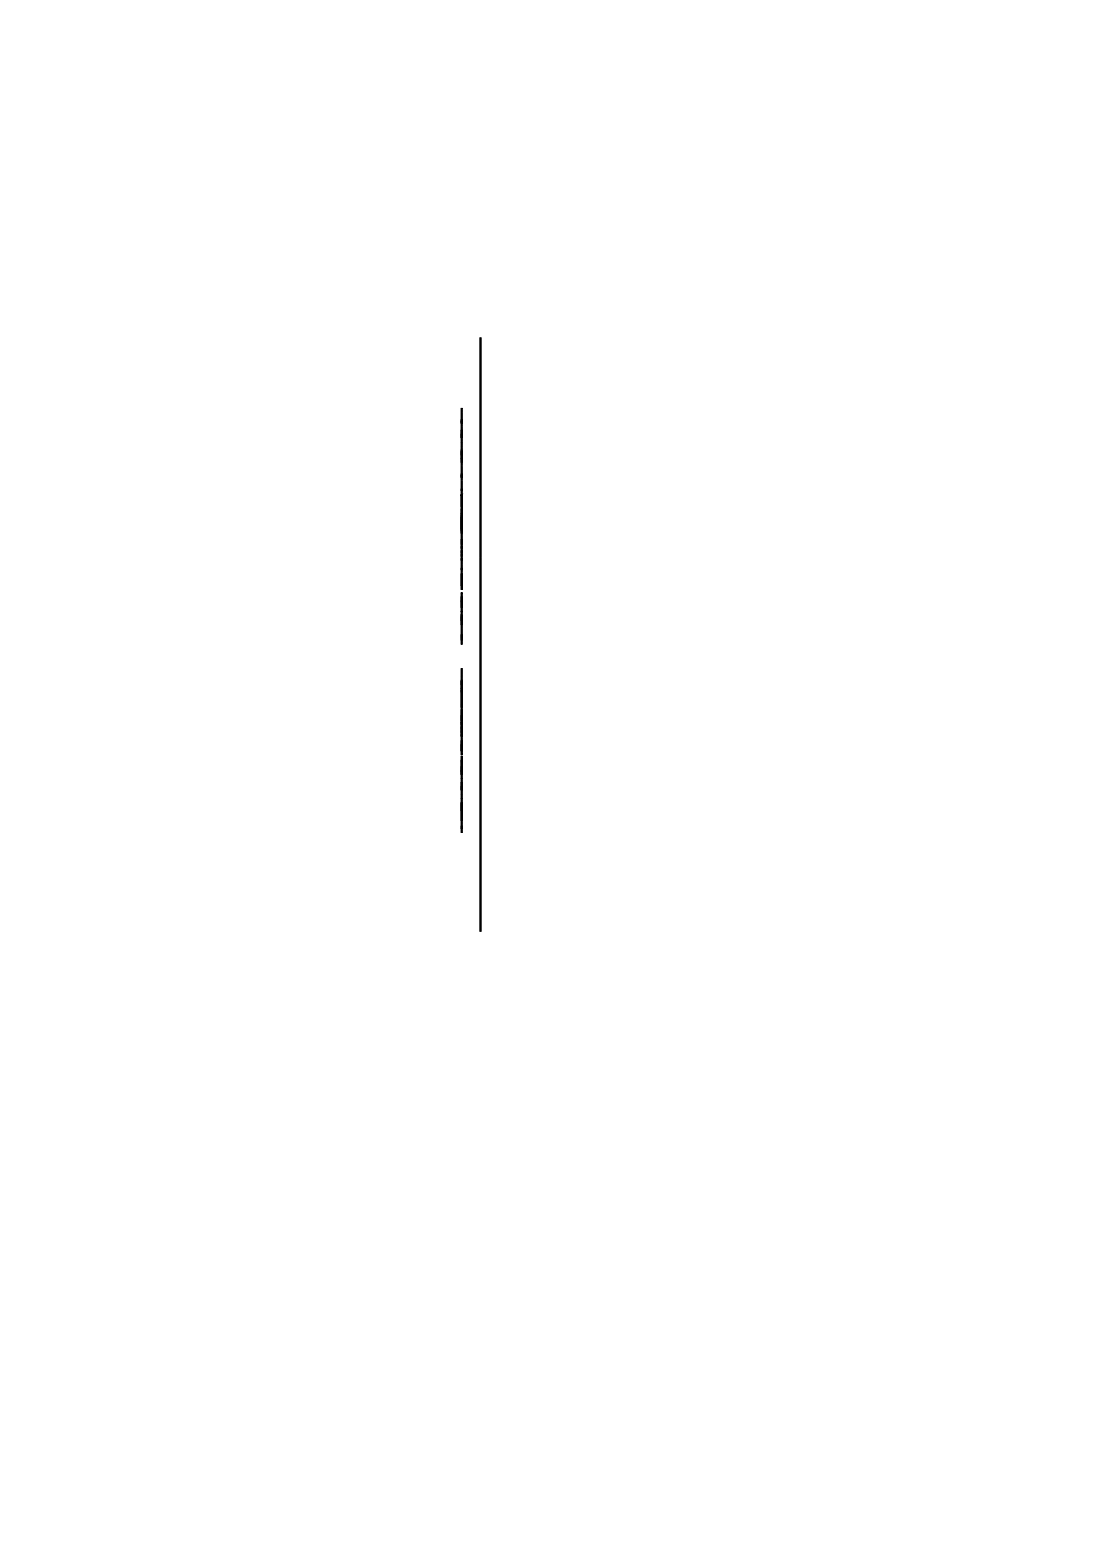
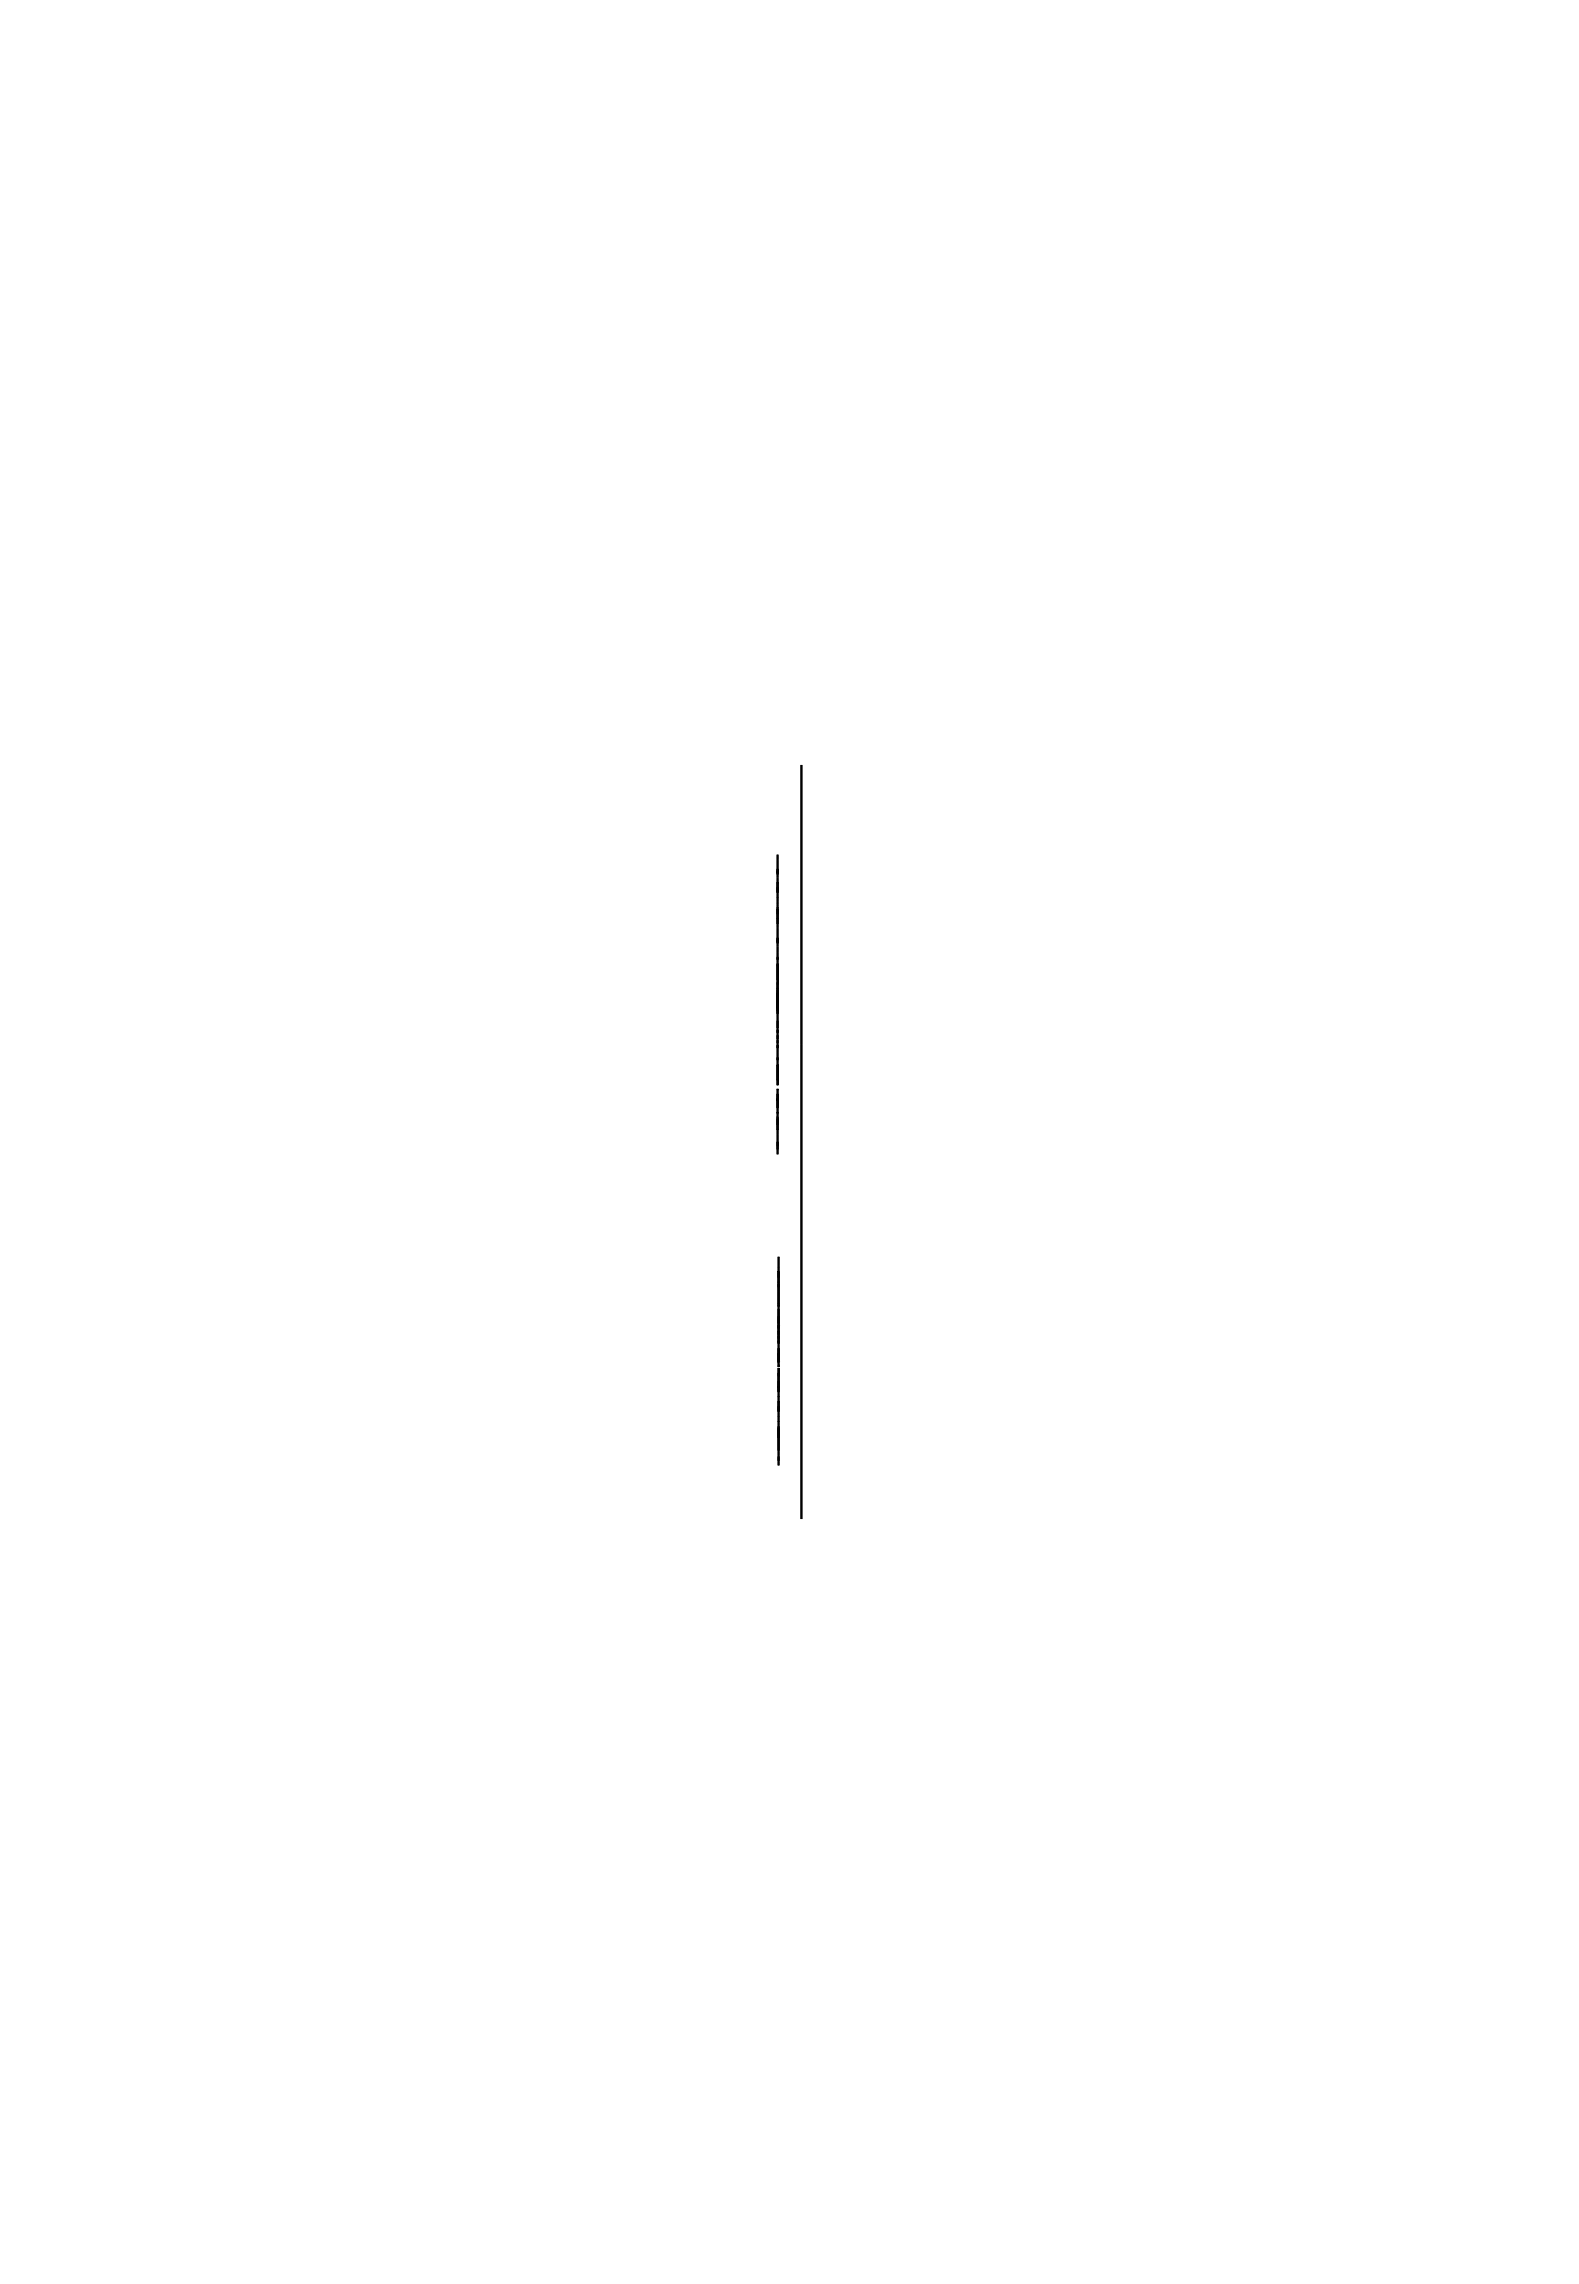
line: (461, 750) -> (778, 1360), moved

